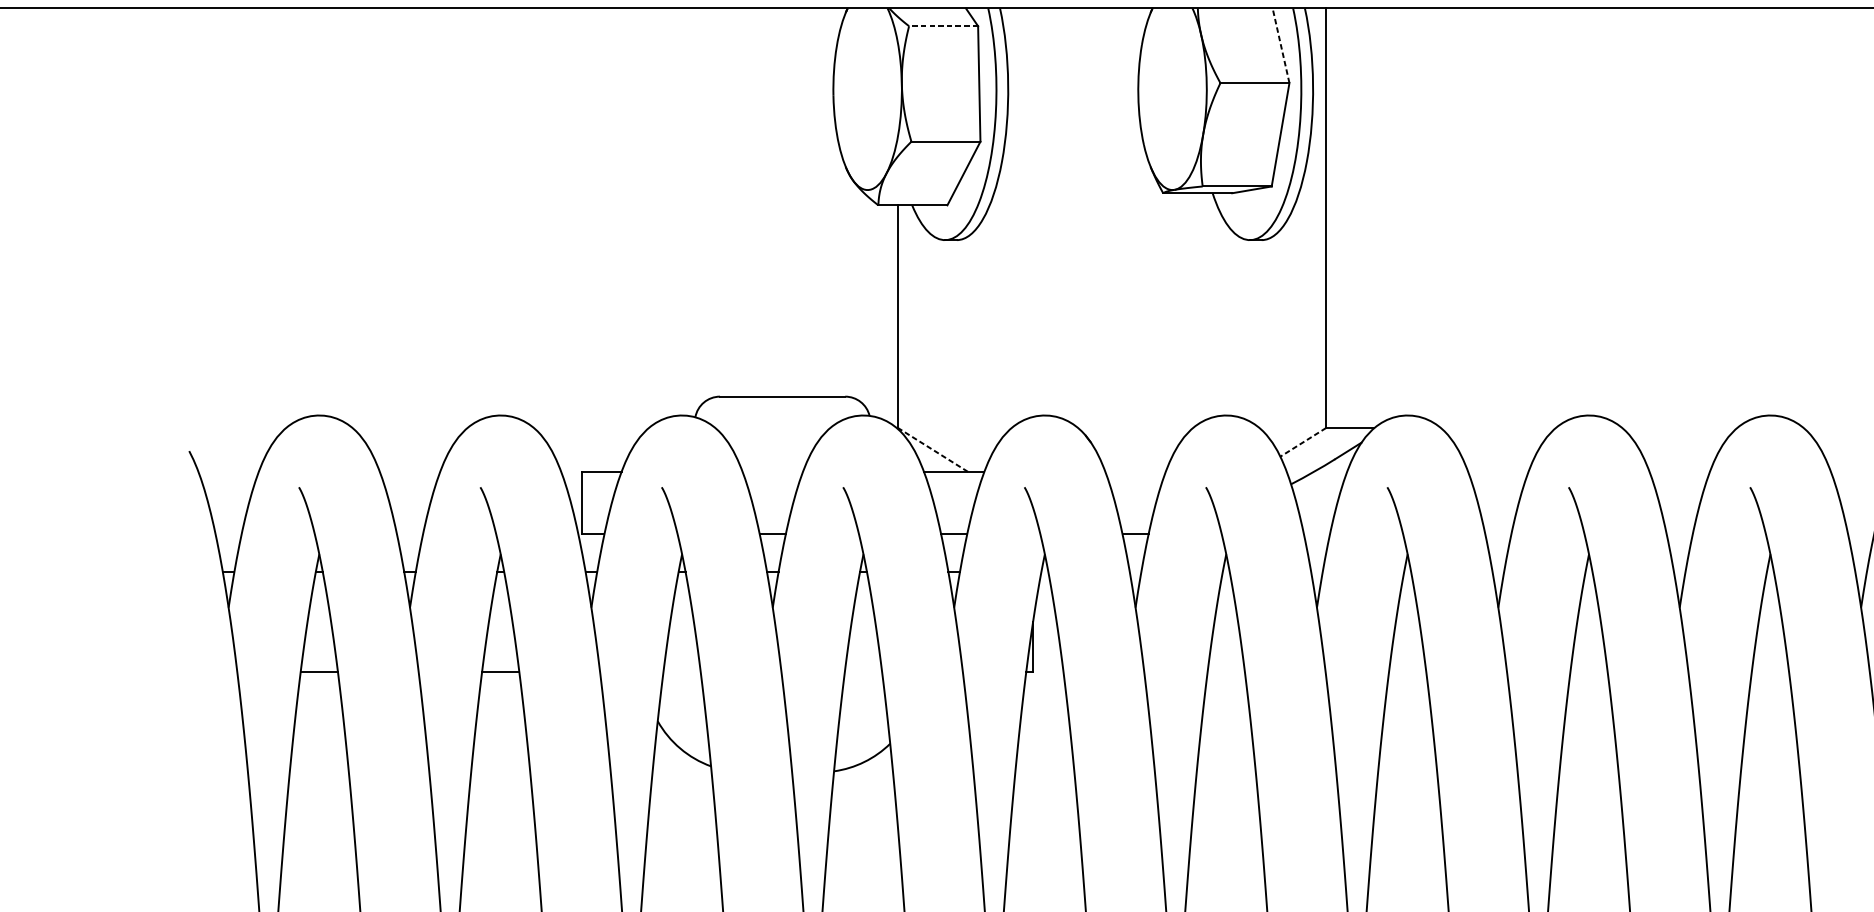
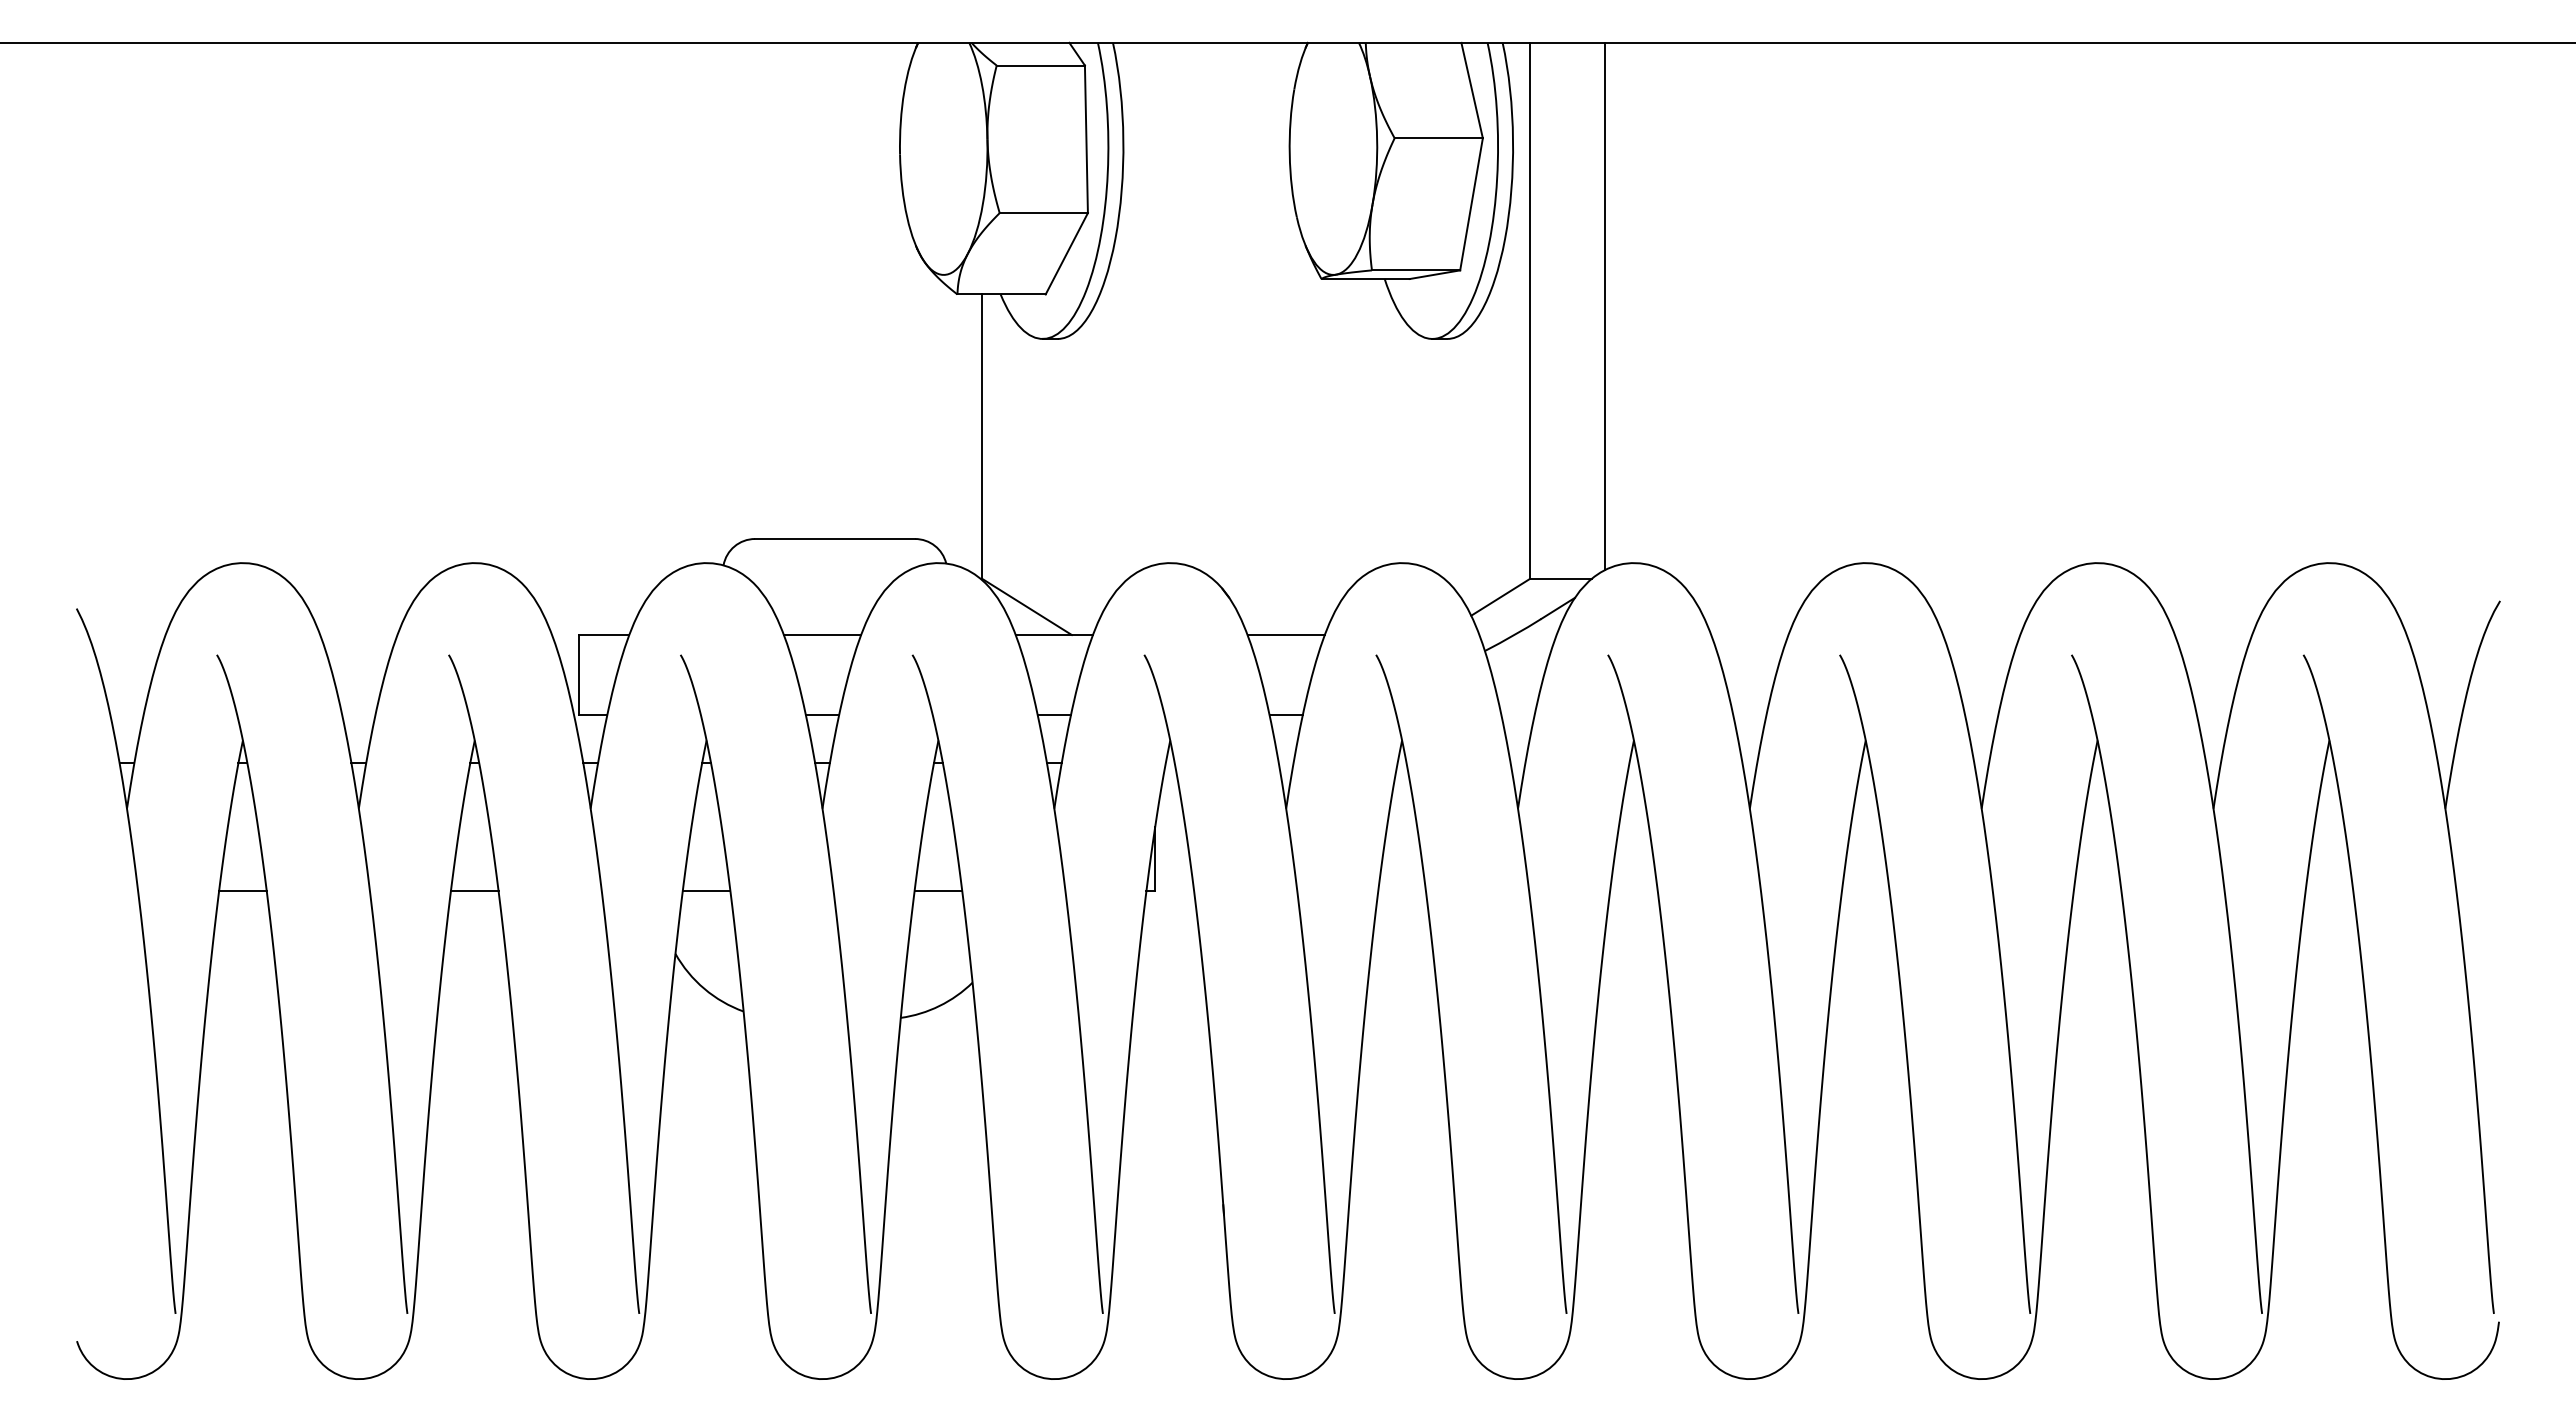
line: (943, 26) -> (1040, 65), dashed -> solid
line: (1281, 45) -> (1472, 90), dashed -> solid
line: (1385, 214) -> (1605, 306), added
line: (1303, 442) -> (1500, 597), dashed -> solid
line: (933, 450) -> (1027, 607), dashed -> solid
line: (772, 472) -> (822, 635), added
line: (1135, 472) -> (1285, 635), added
line: (682, 672) -> (706, 891), added
line: (863, 672) -> (938, 891), added

